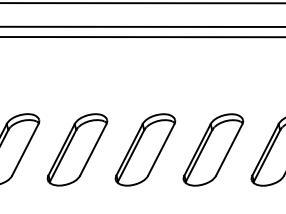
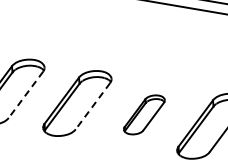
line: (25, 149) -> (26, 94), solid -> dashed
line: (93, 149) -> (93, 105), solid -> dashed
part: (145, 149) -> (144, 114), size x0.6

